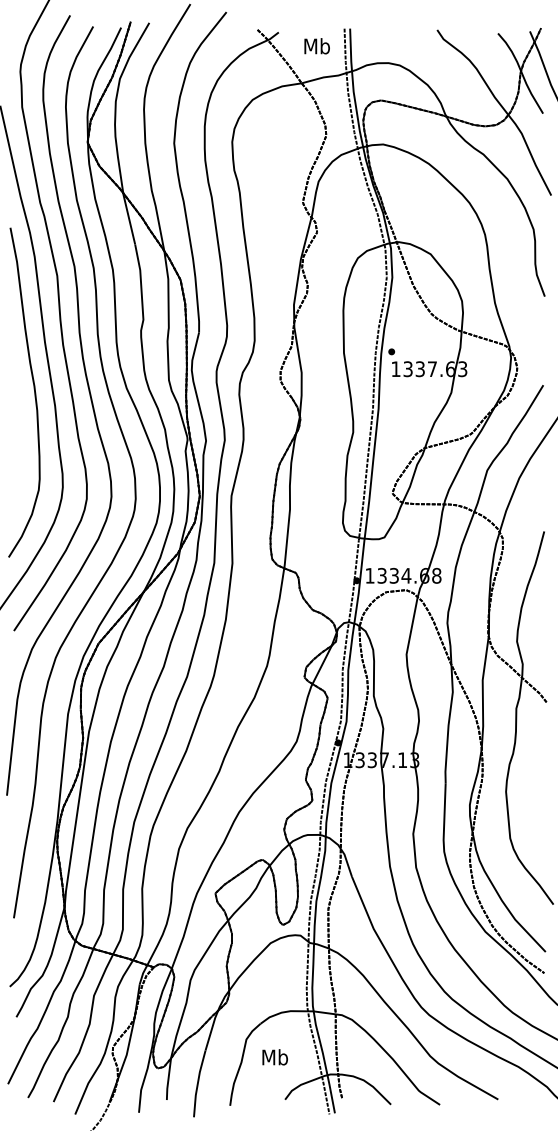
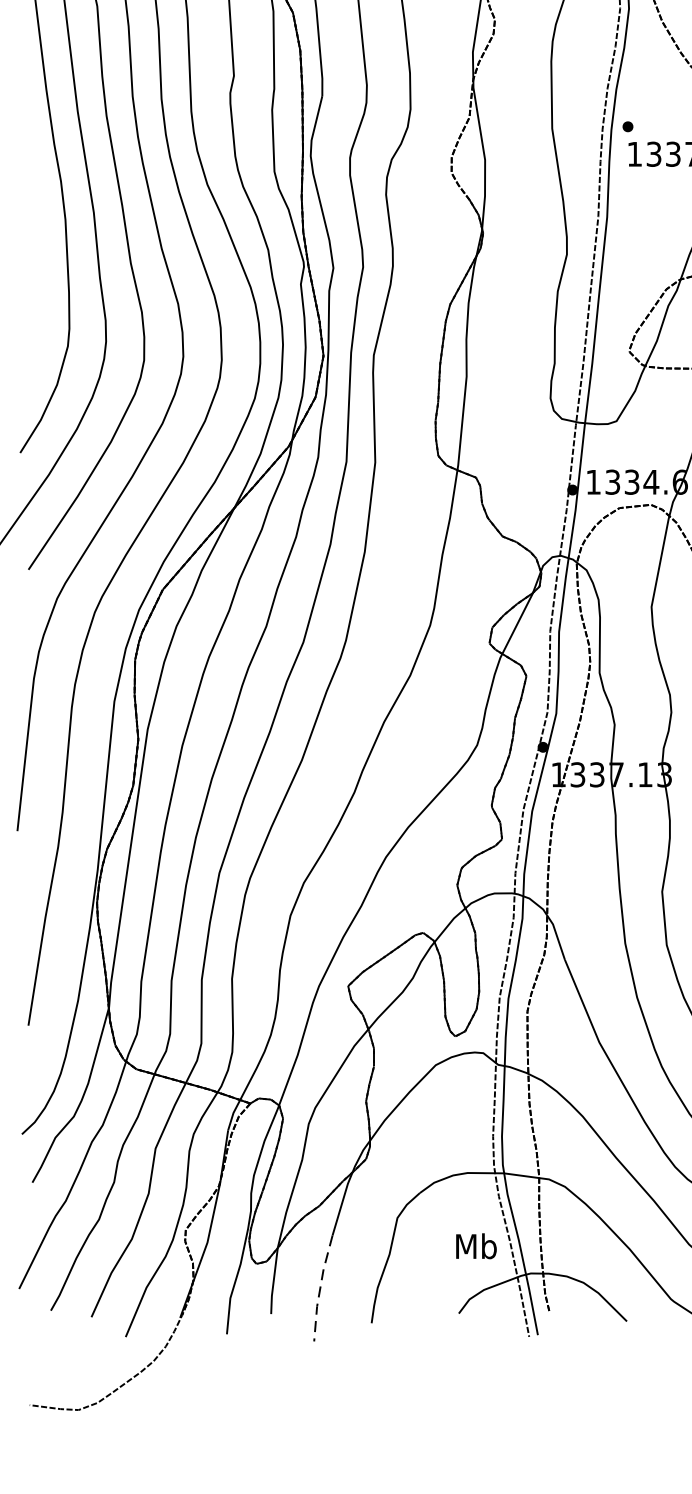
text: (274, 1057) -> (475, 1246), moved
line: (197, 1083) -> (319, 1287), solid -> dashed

